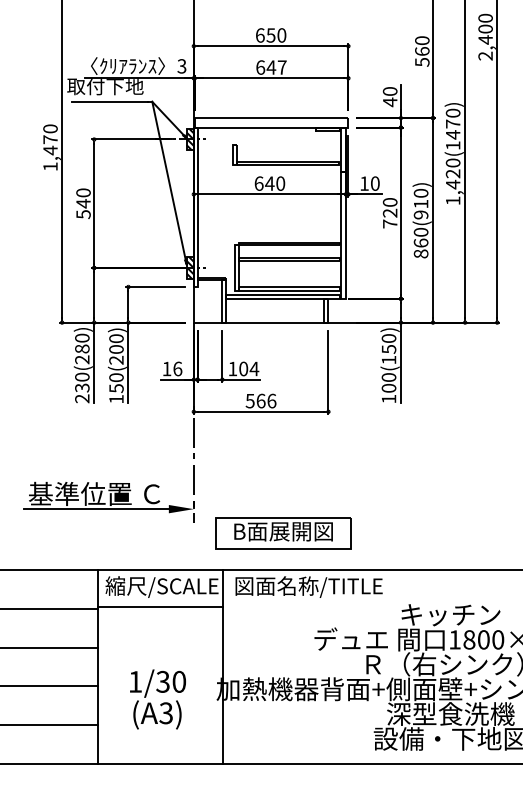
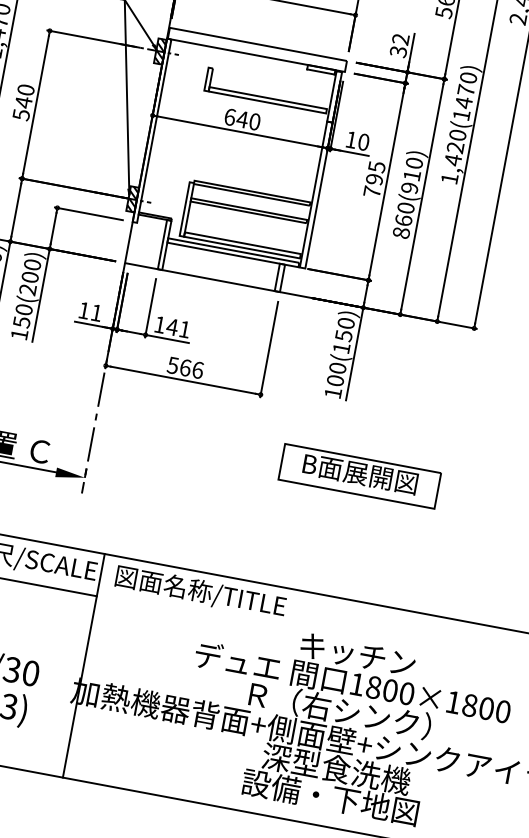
text: (389, 97) -> (398, 46), 40 -> 32
text: (389, 207) -> (375, 172), 720 -> 795
text: (177, 368) -> (96, 312), 16 -> 11
text: (248, 368) -> (178, 327), 104 -> 141
part: (283, 533) -> (359, 476), moved

